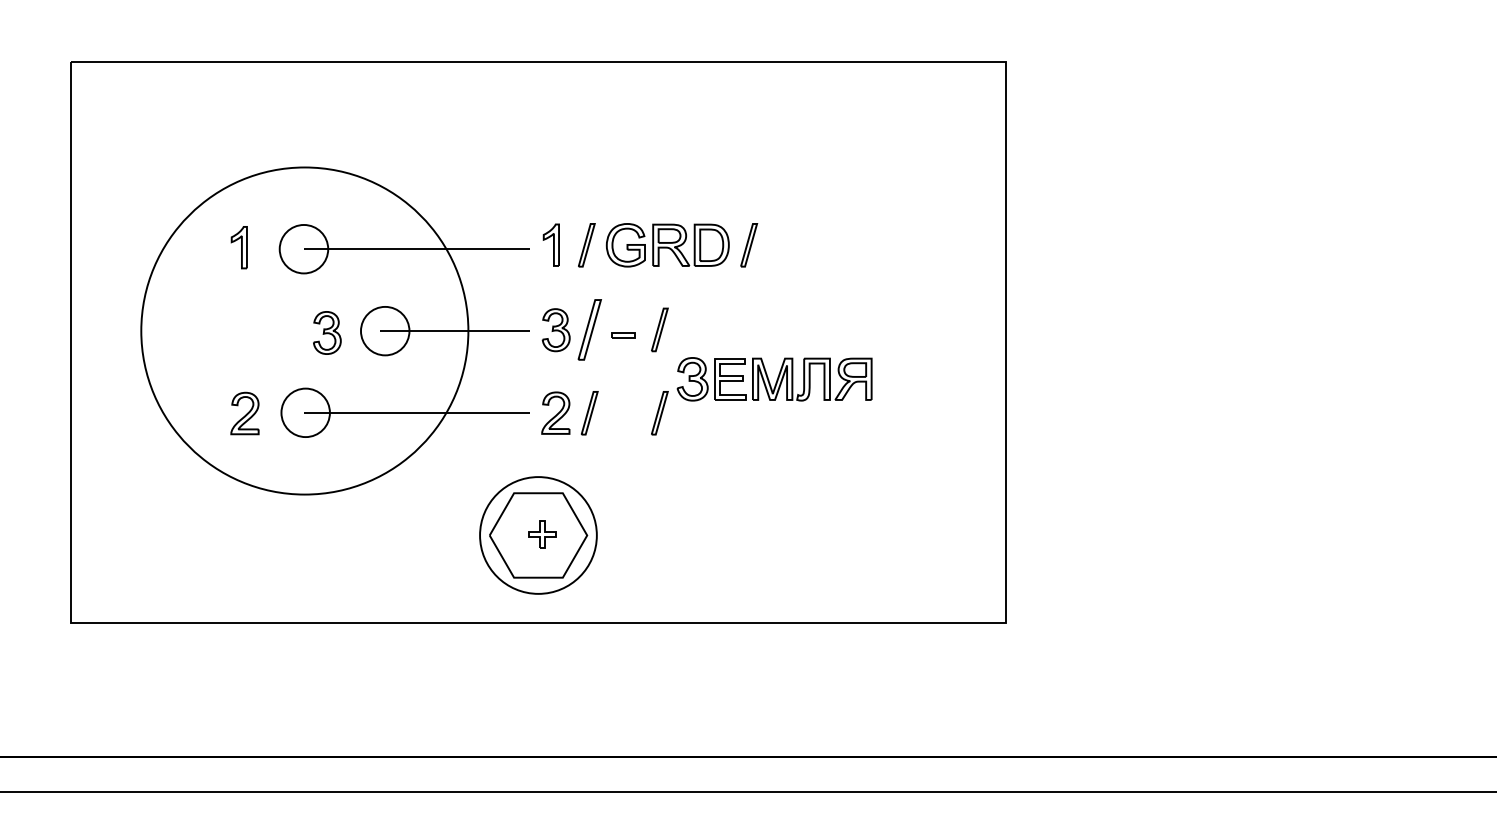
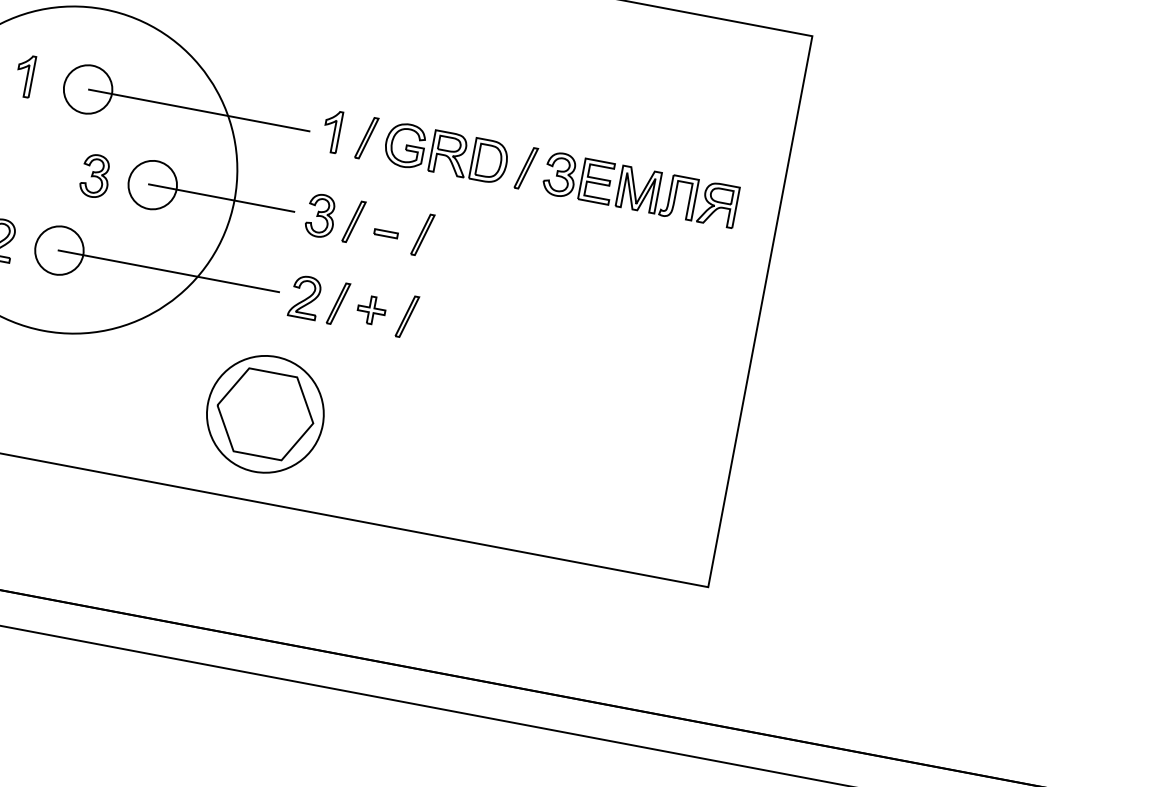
part: (589, 329) -> (353, 221), size x0.71
part: (774, 379) -> (640, 190), moved
part: (542, 534) -> (371, 310), moved

